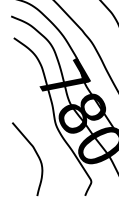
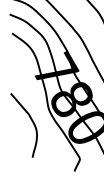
curve: (36, 154) -> (31, 121), moved

